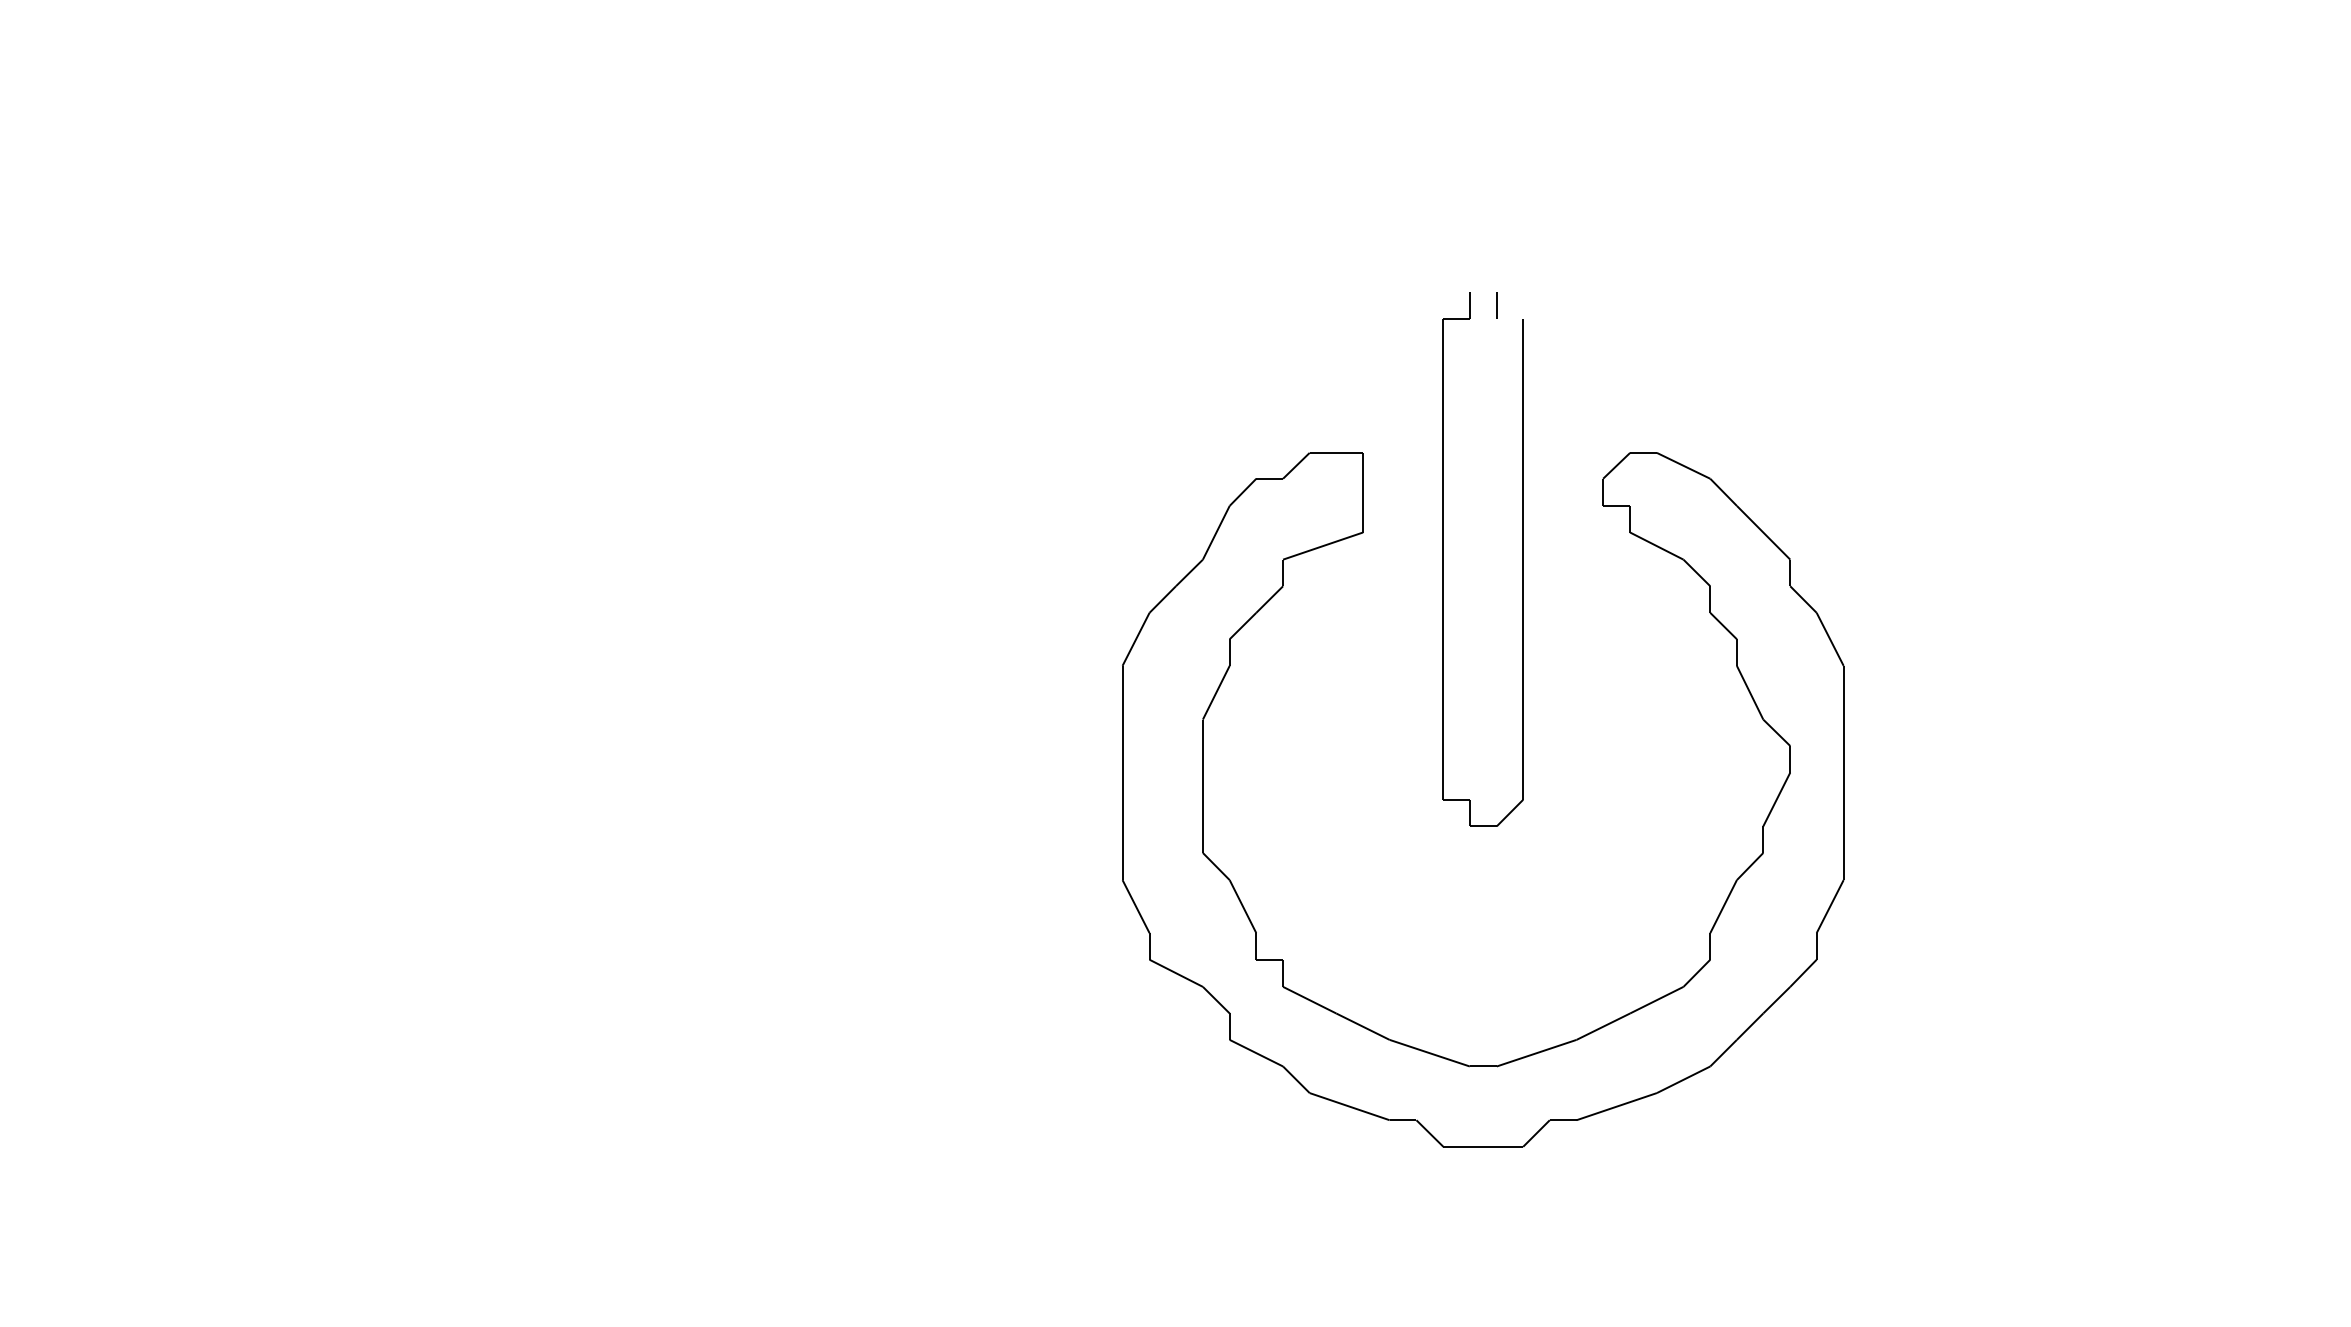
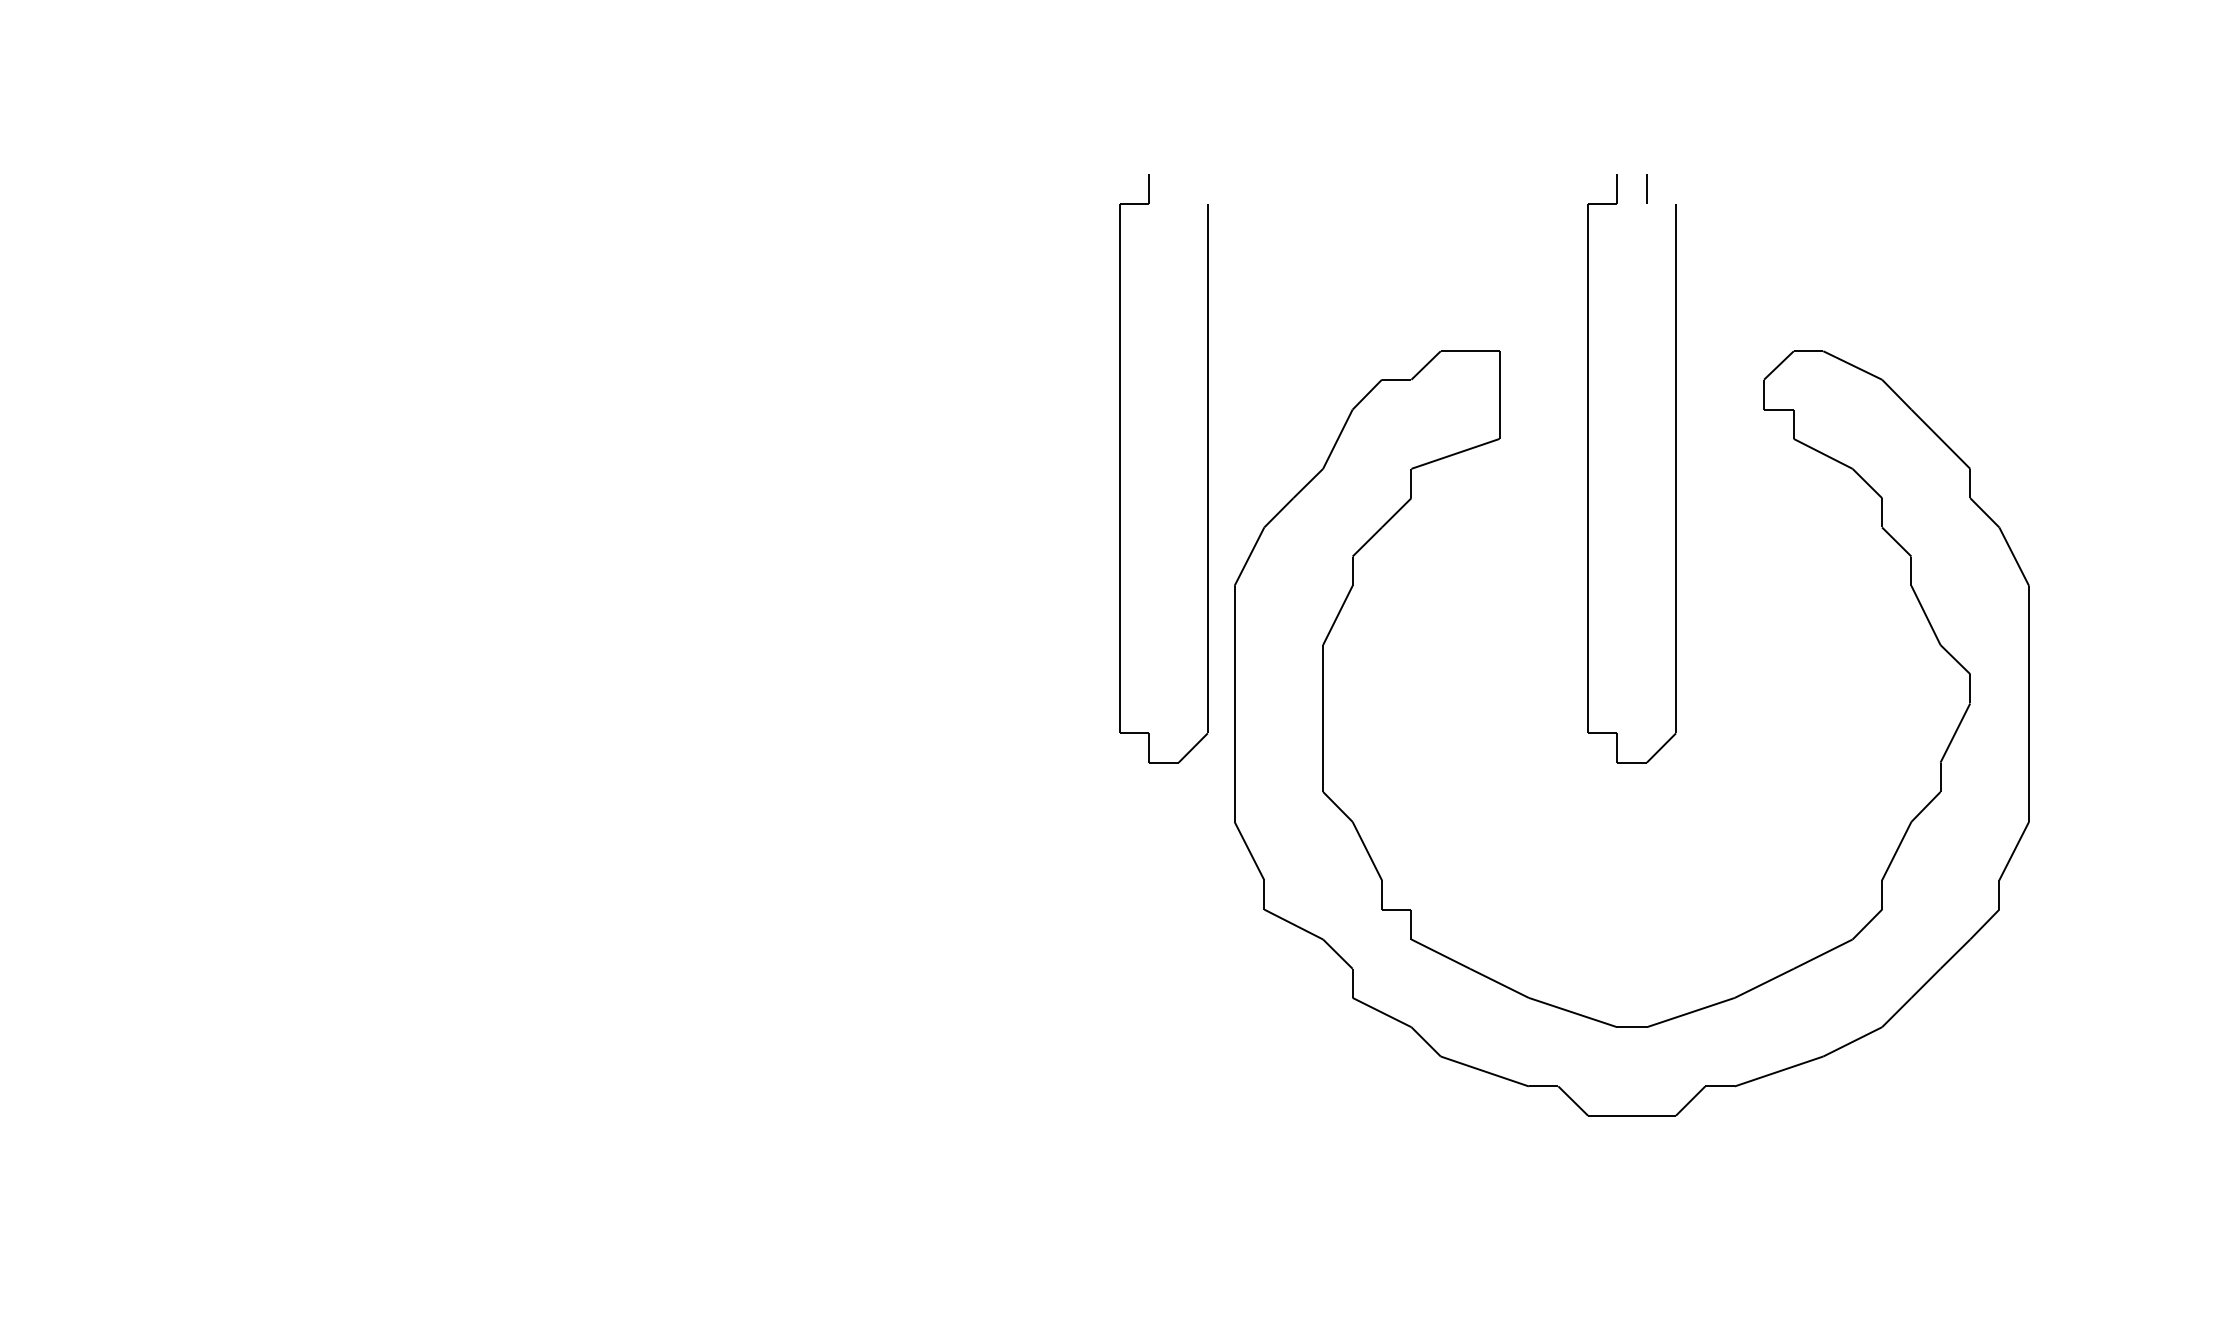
part: (1018, 559) -> (1119, 468), added

